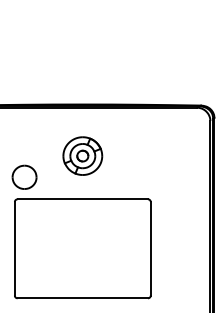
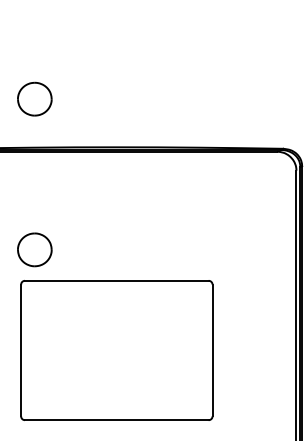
part: (24, 69) -> (34, 97), added
part: (82, 155) -> (116, 219), removed

